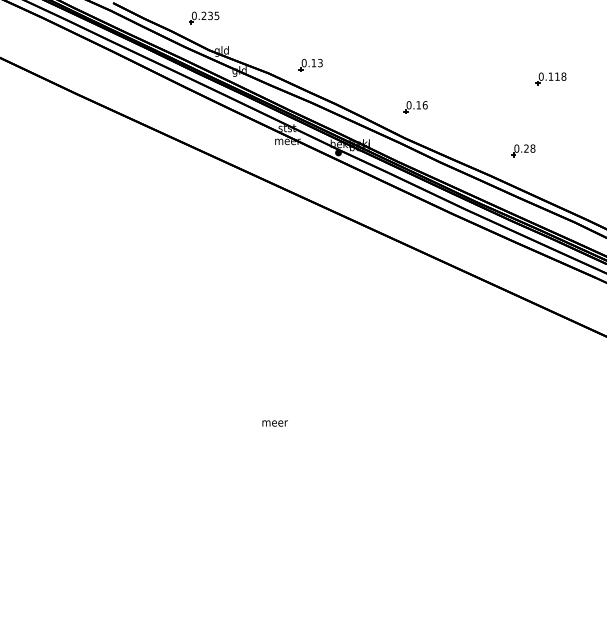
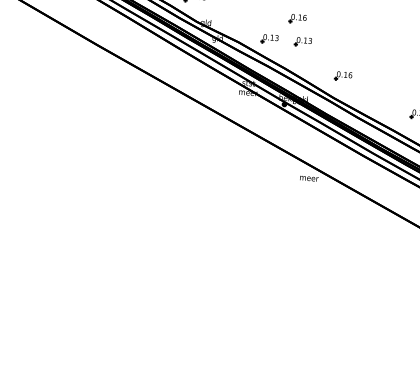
part: (346, 34) -> (297, 18), added
part: (356, 65) -> (302, 42), added
text: (274, 423) -> (308, 178), moved

